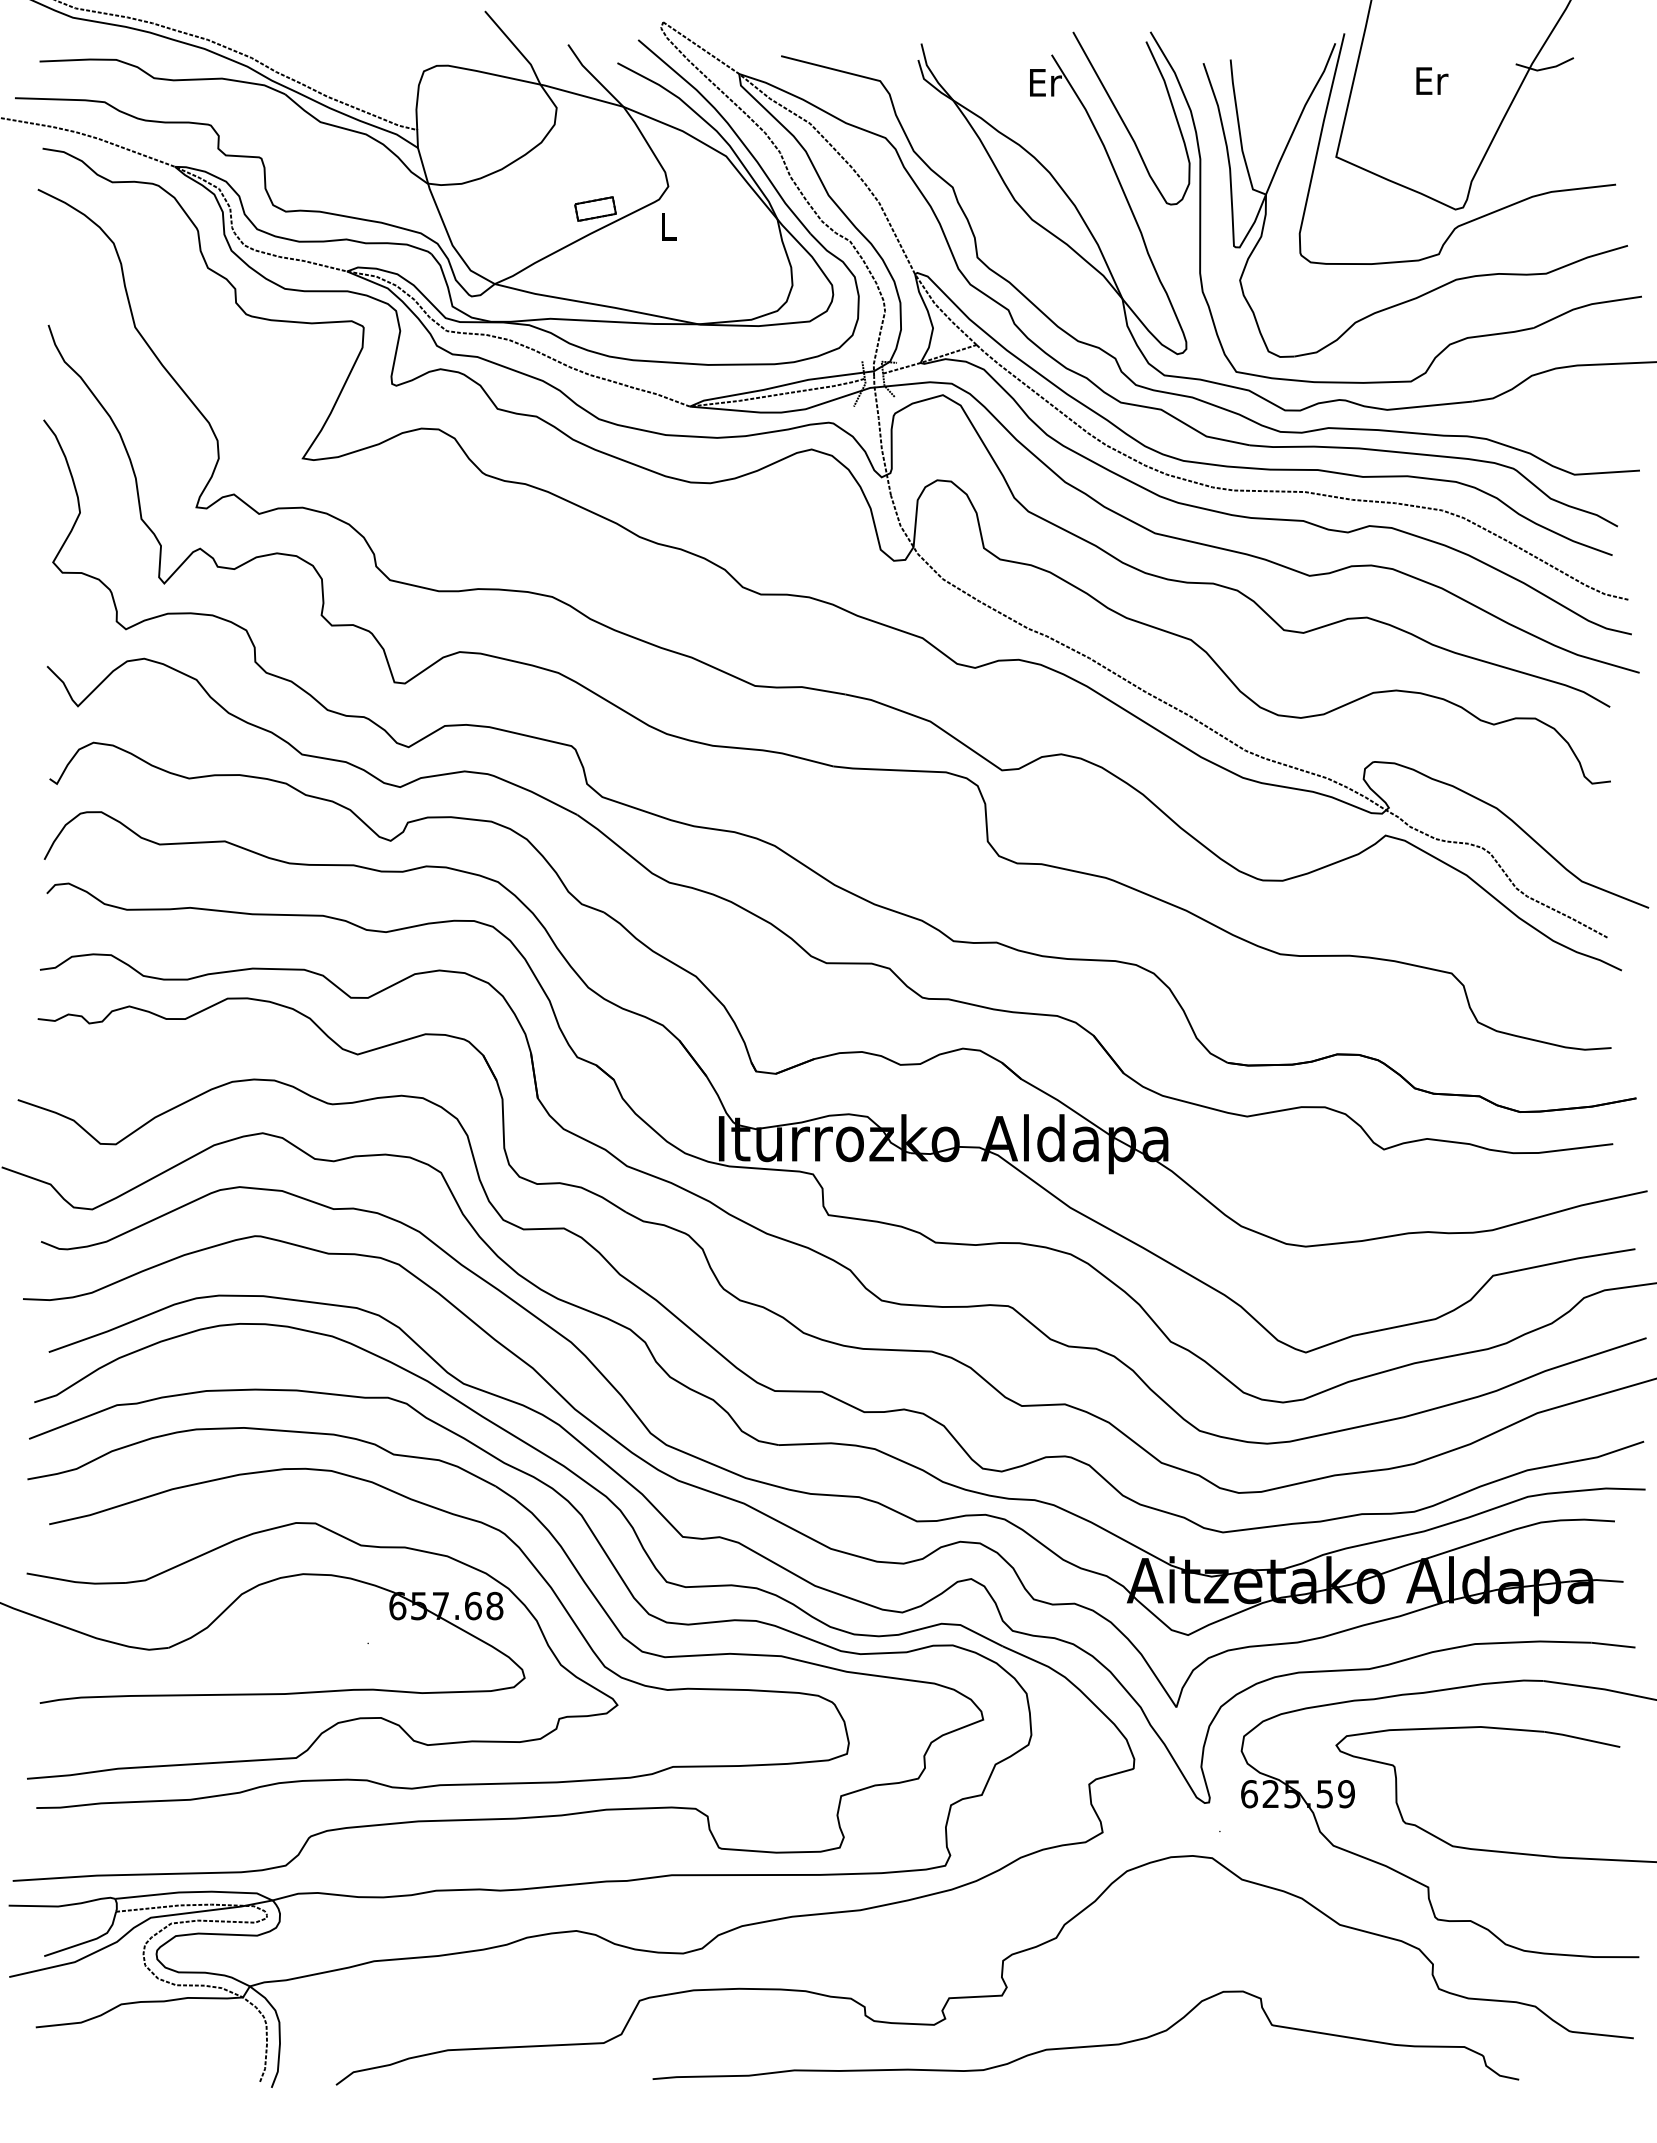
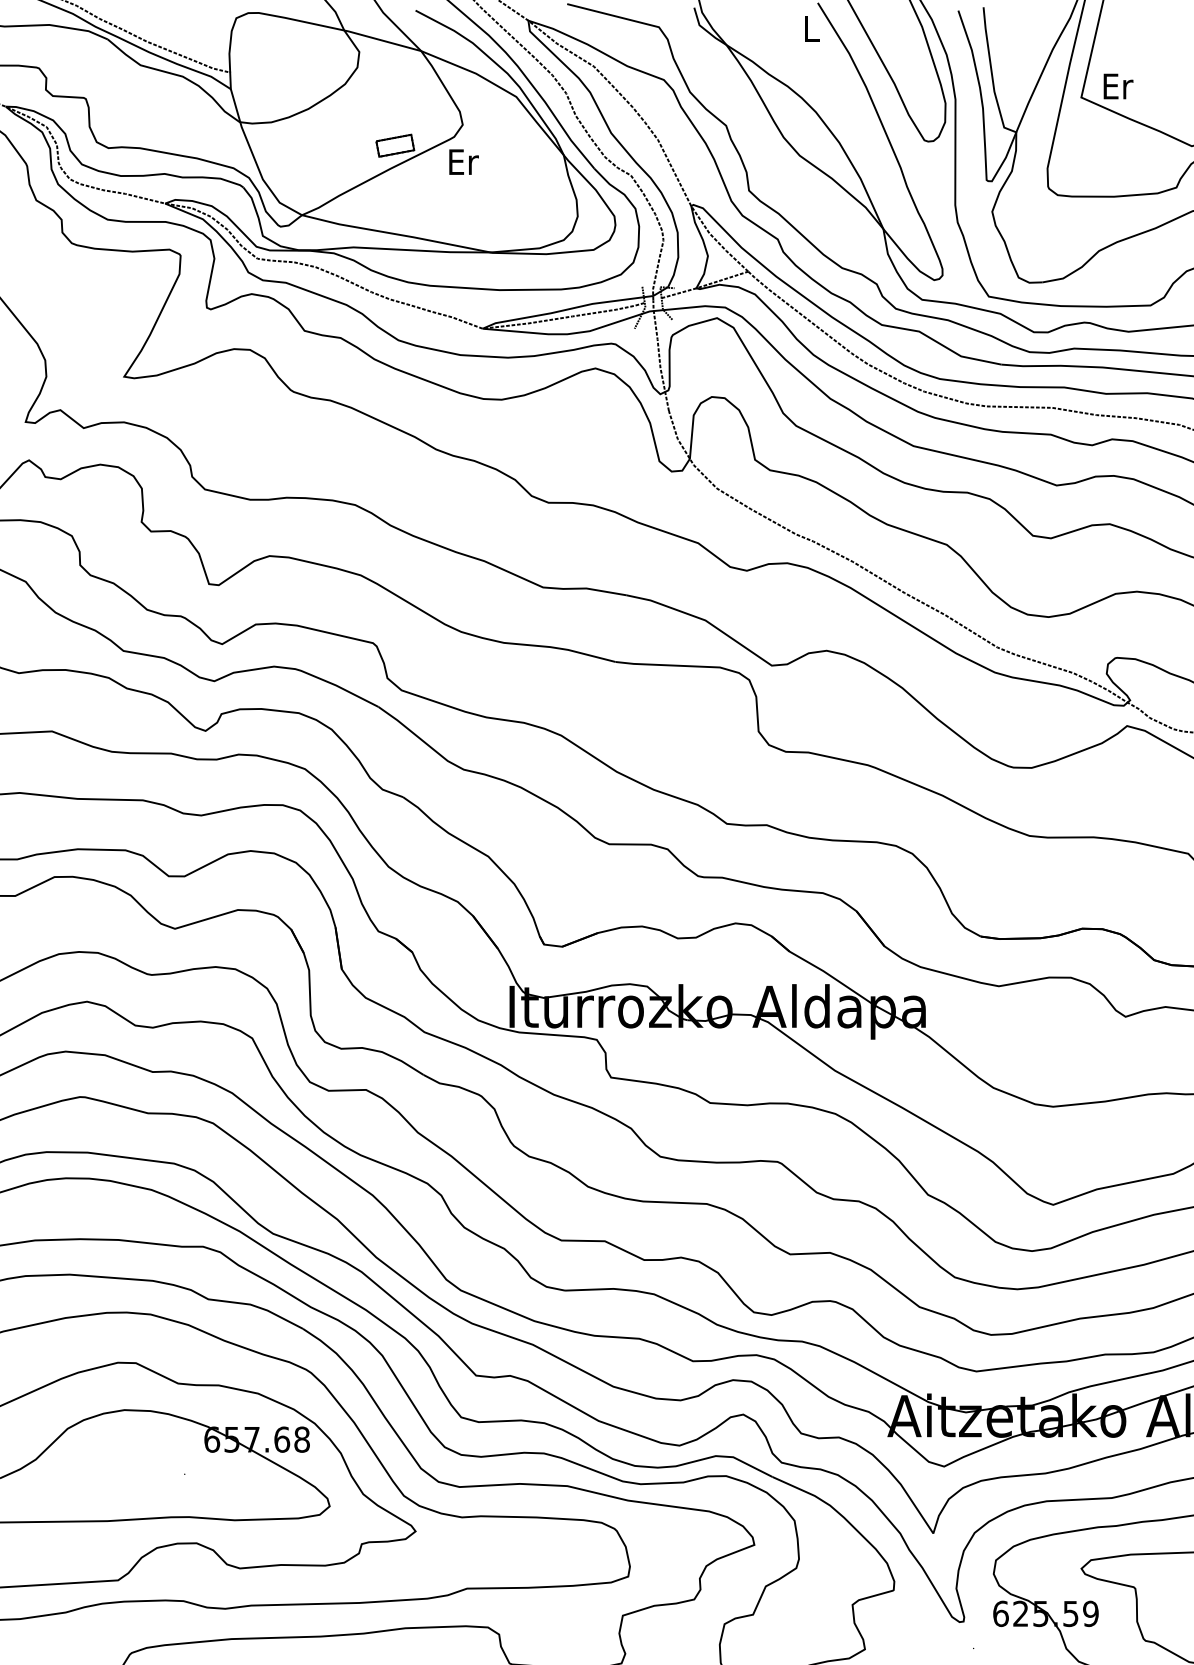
text: (1432, 80) -> (1118, 85), moved
text: (1045, 82) -> (812, 28), Er -> L
text: (669, 226) -> (463, 161), L -> Er

